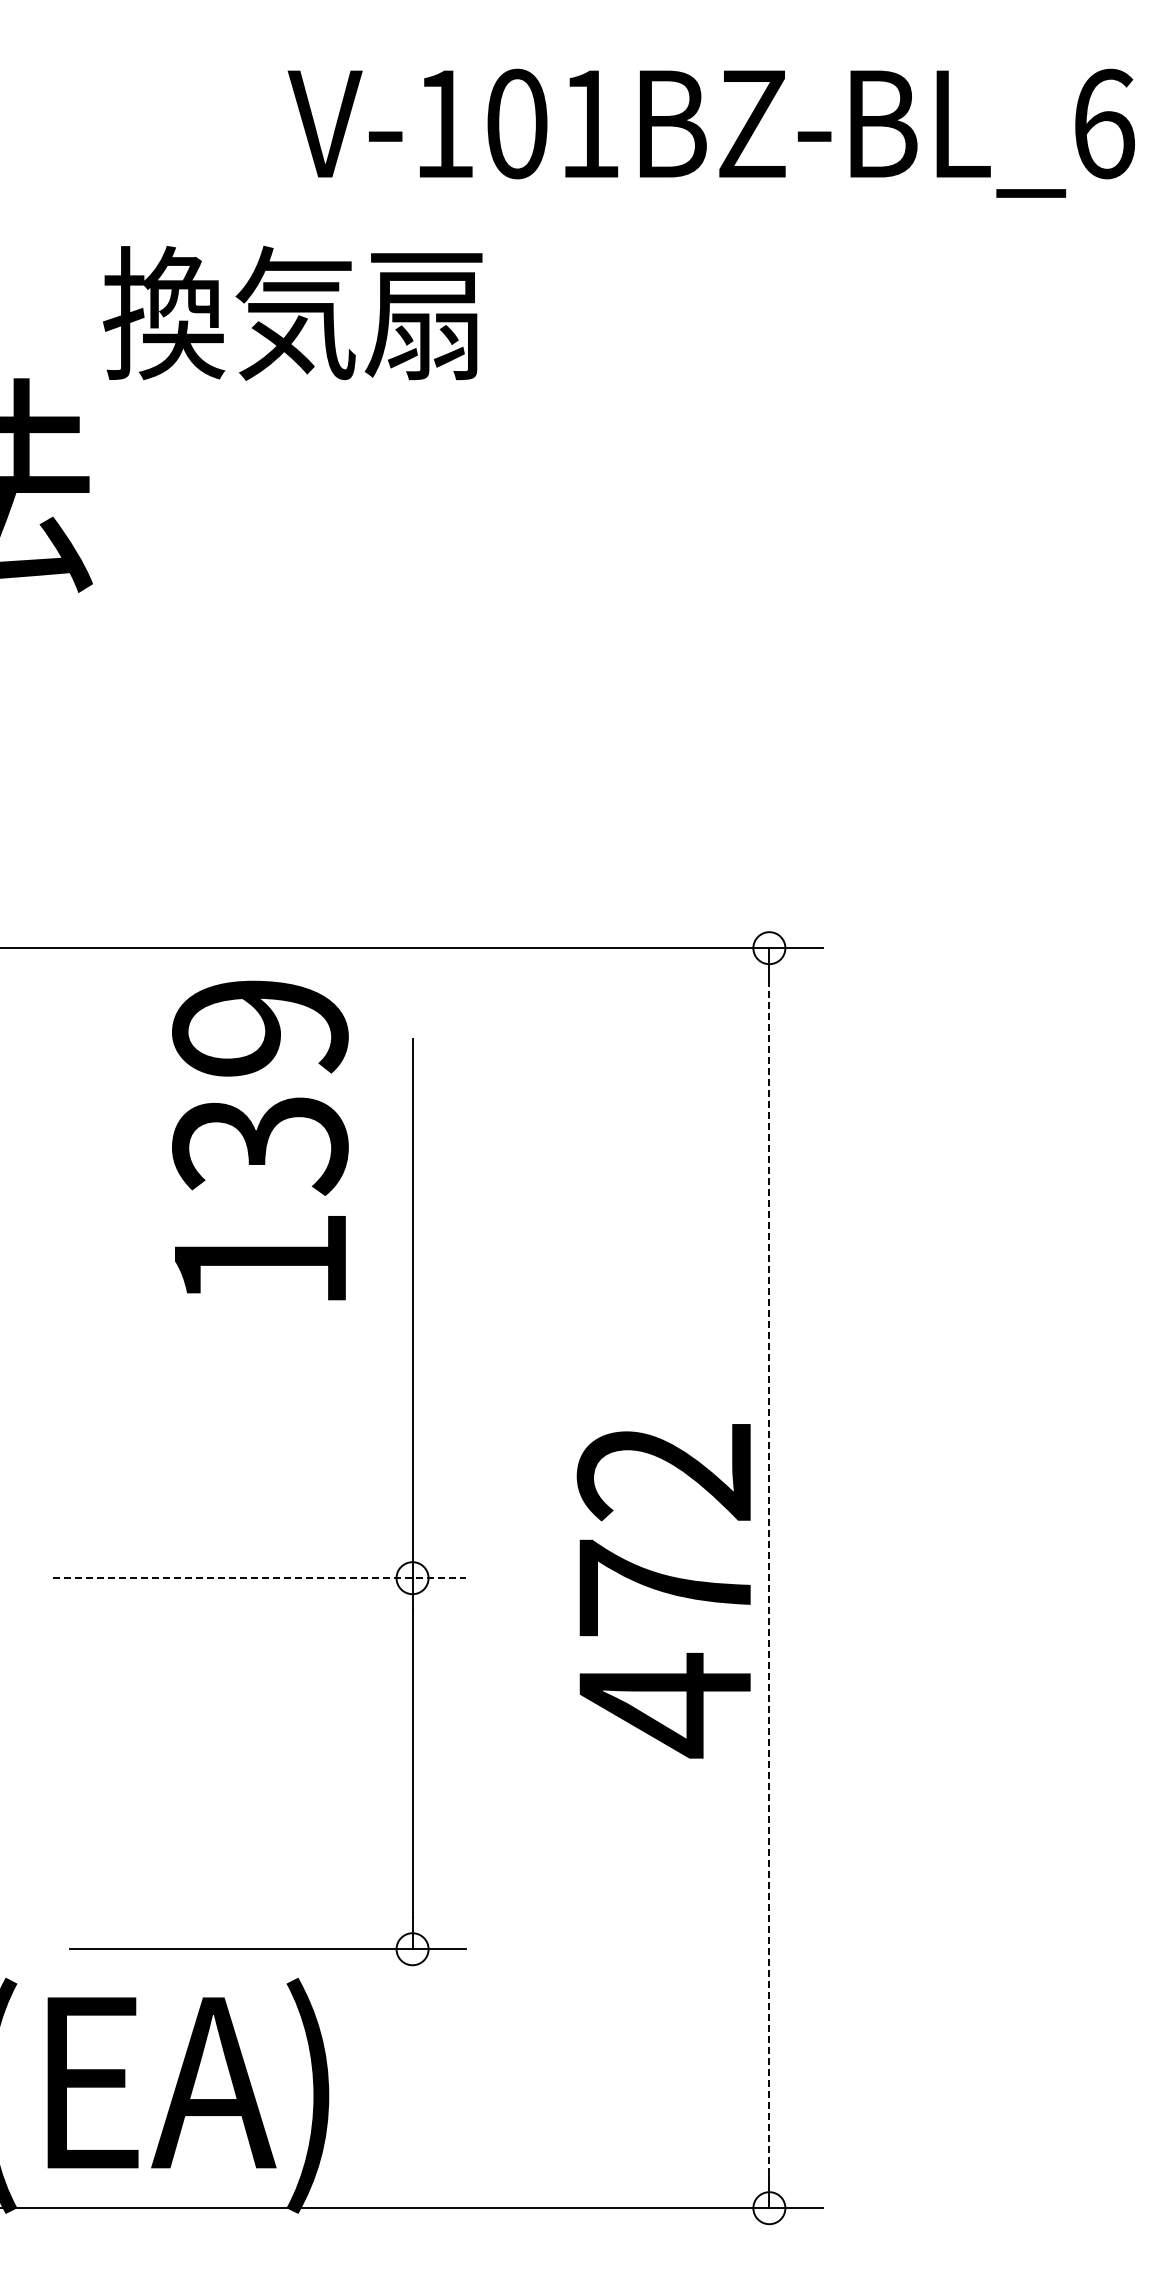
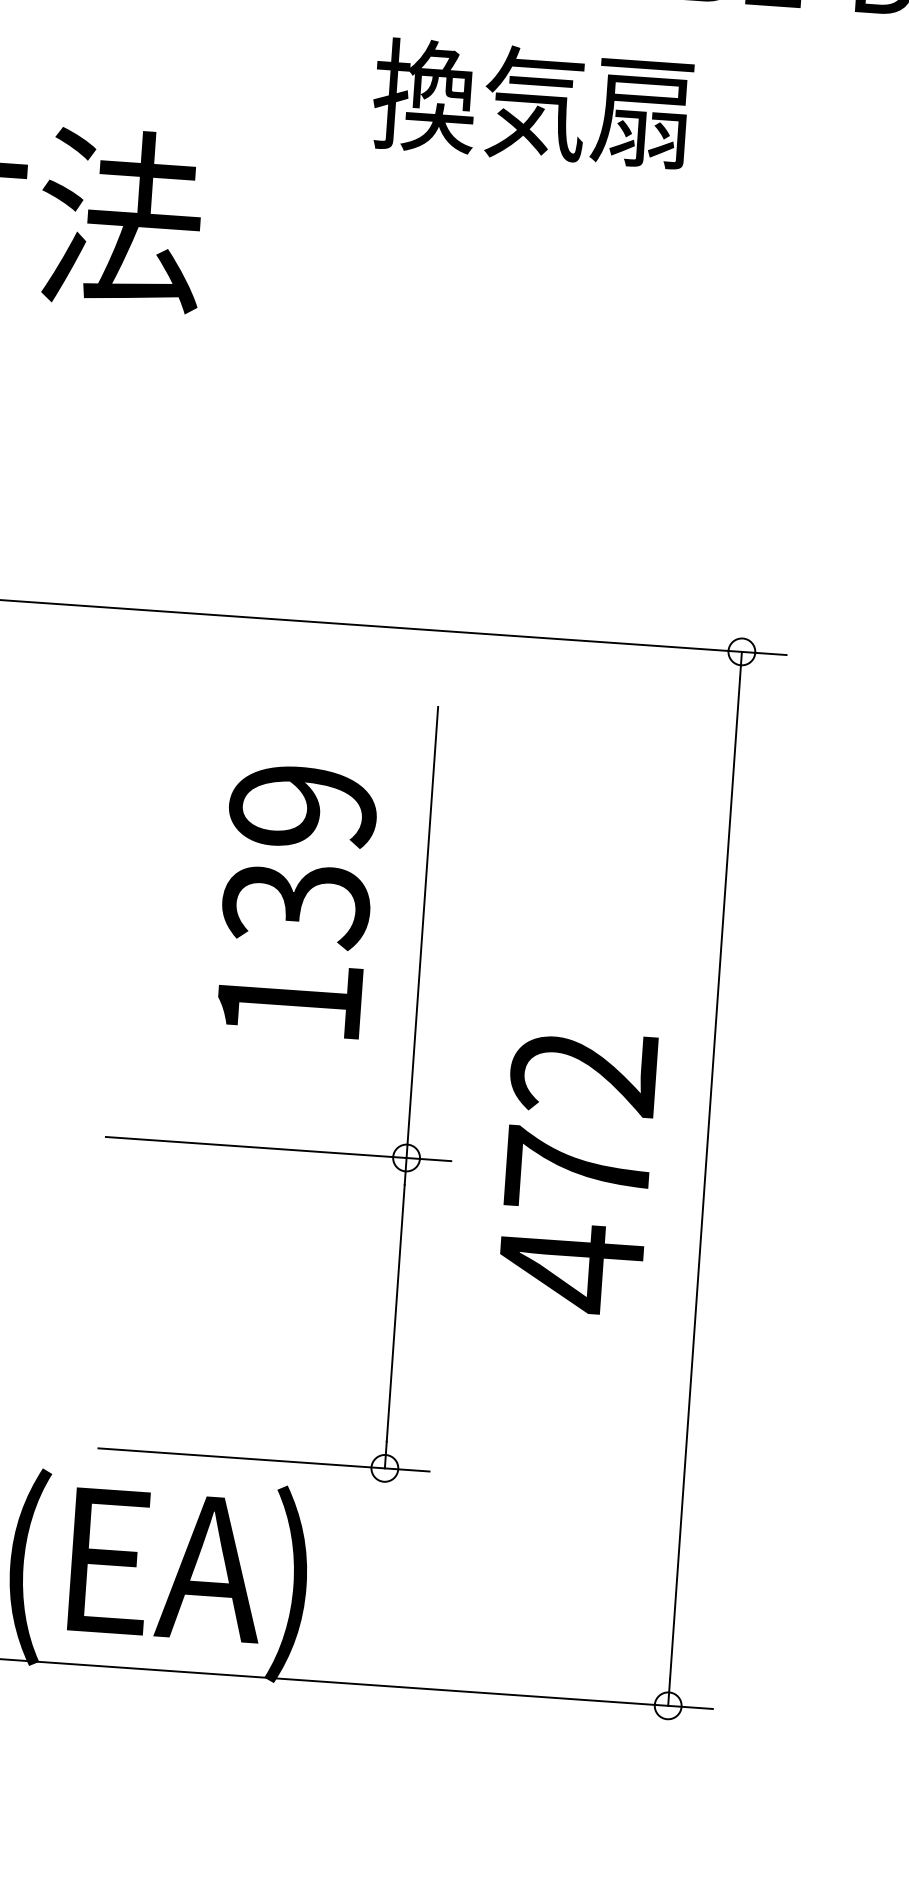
text: (292, 312) -> (532, 102), moved
text: (260, 1140) -> (296, 900), moved
line: (260, 1578) -> (279, 1149), dashed -> solid
line: (769, 1578) -> (705, 1179), dashed -> solid
text: (663, 1591) -> (576, 1172), moved

